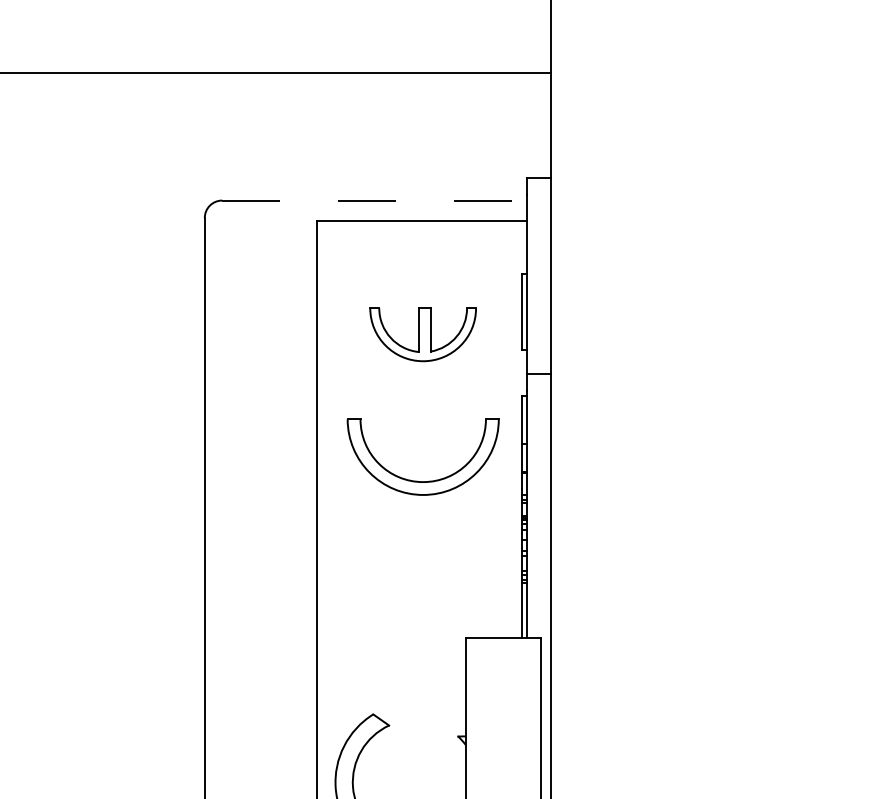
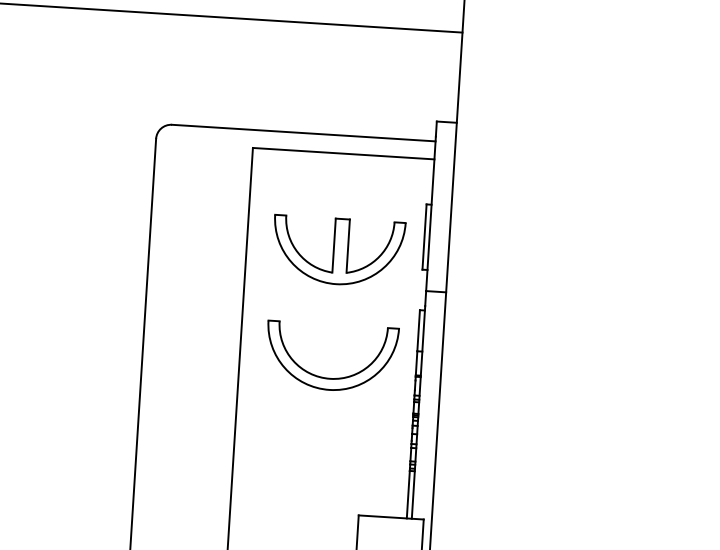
line: (374, 200) -> (303, 133), dashed -> solid
part: (422, 334) -> (337, 251), size x1.43

